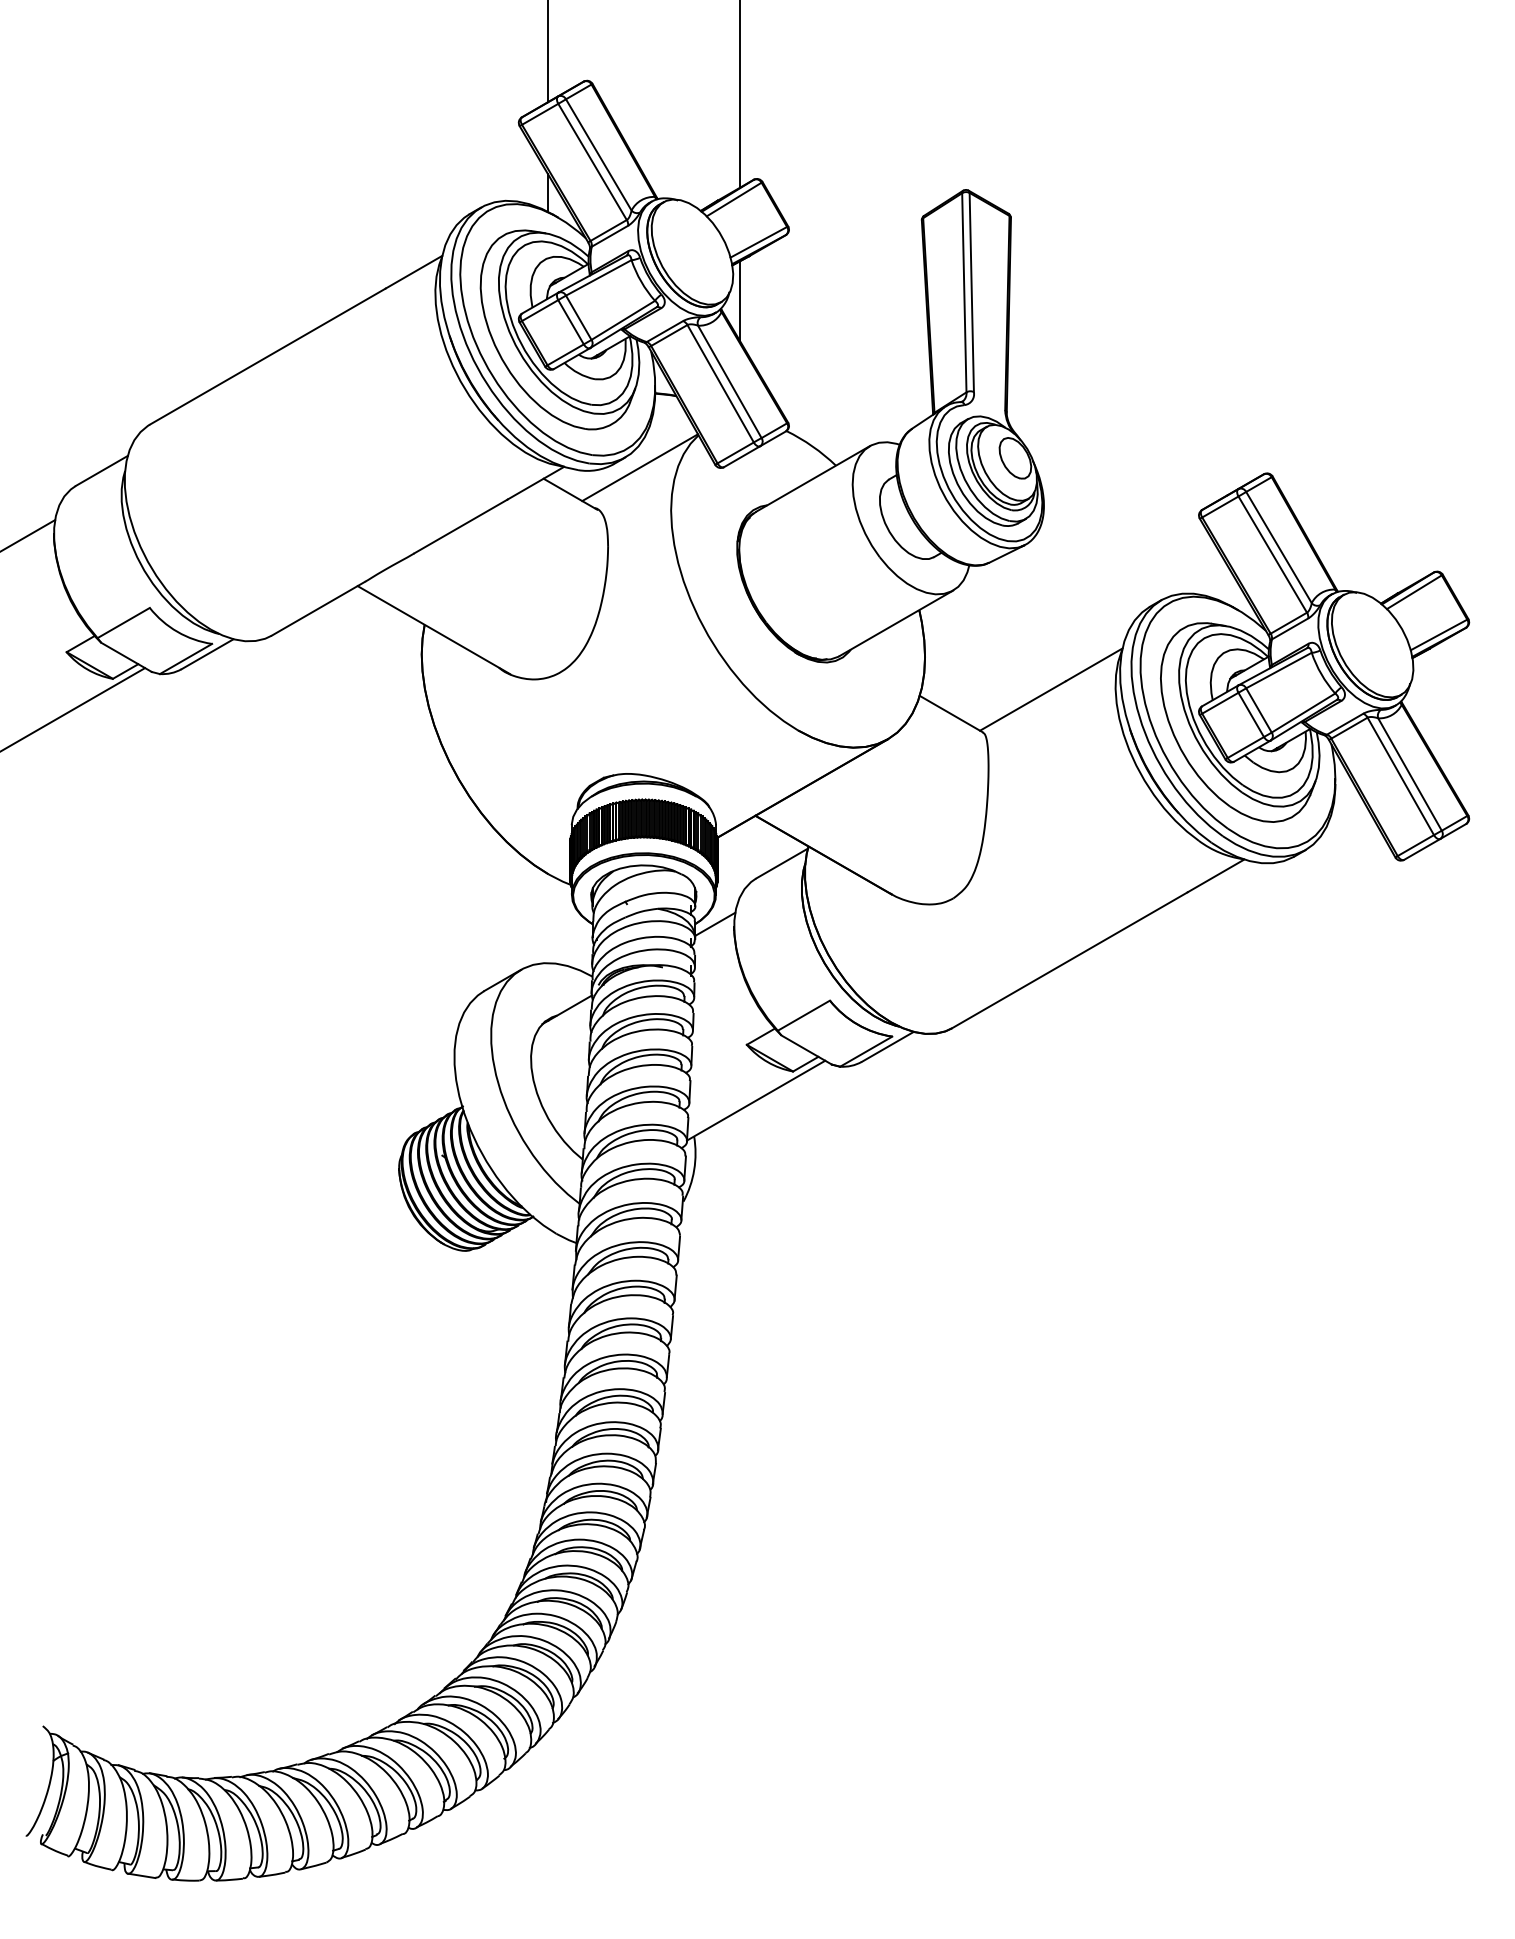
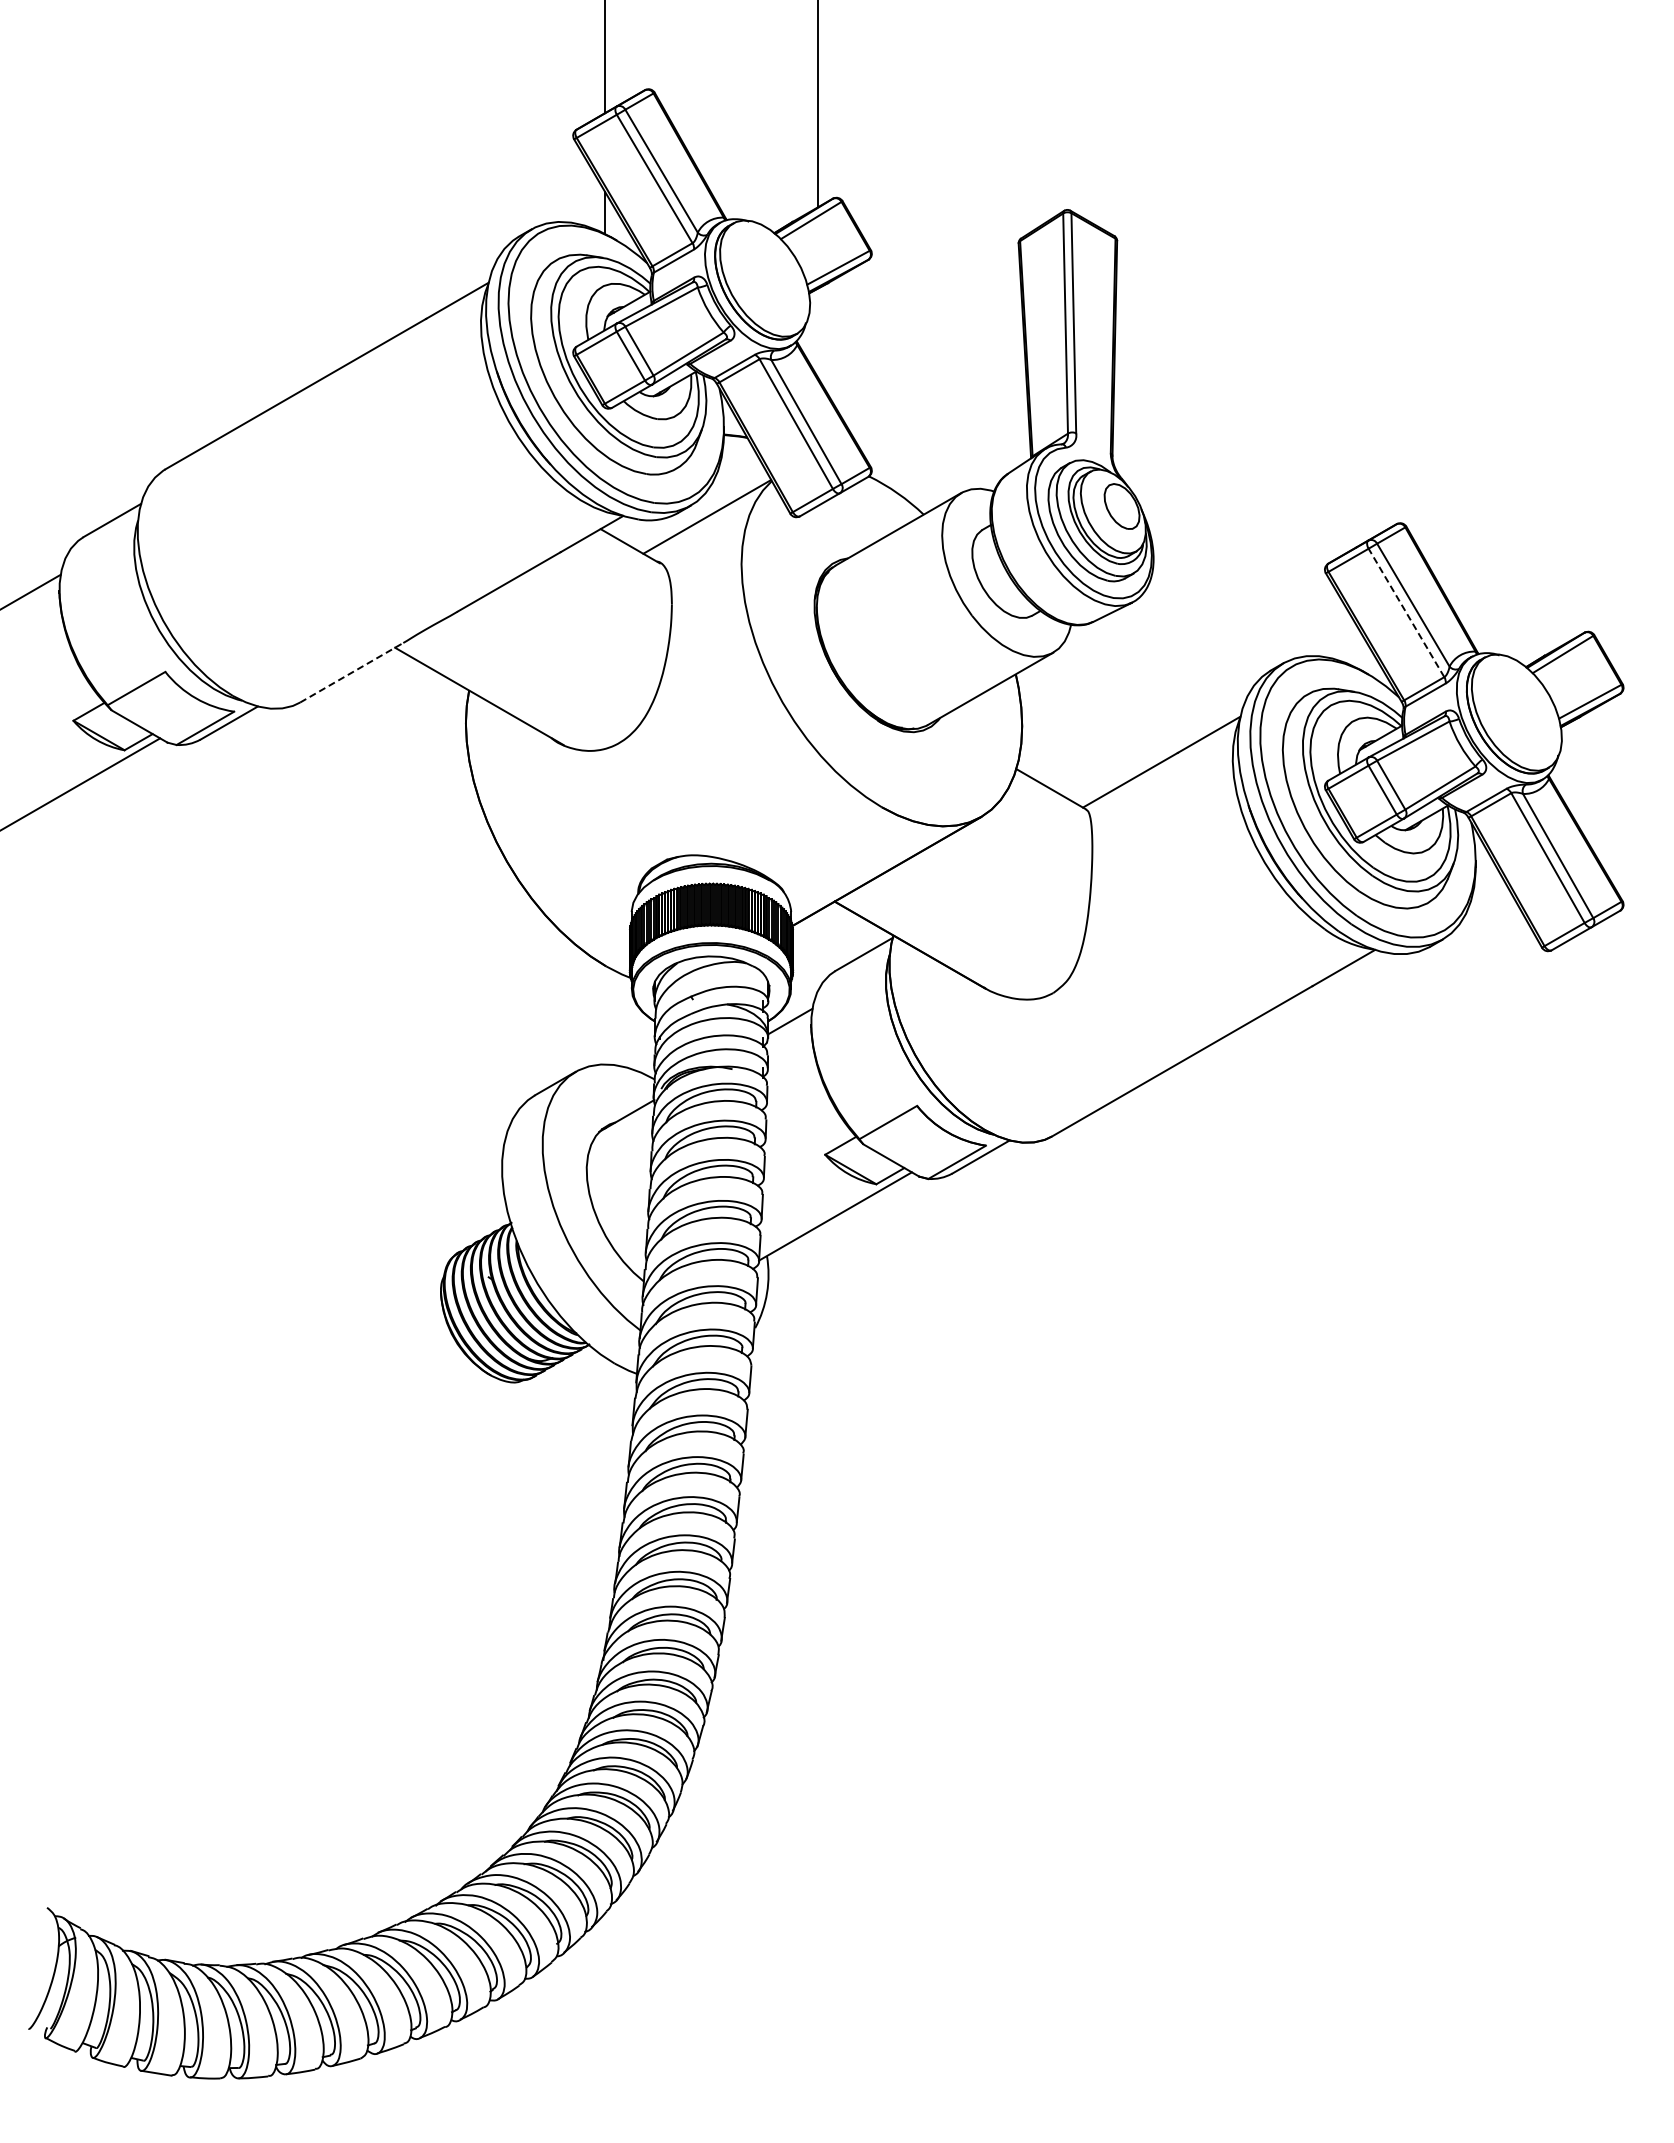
line: (739, 300) -> (817, 332), removed
line: (1272, 554) -> (1406, 612), solid -> dashed
line: (319, 608) -> (352, 672), solid -> dashed

